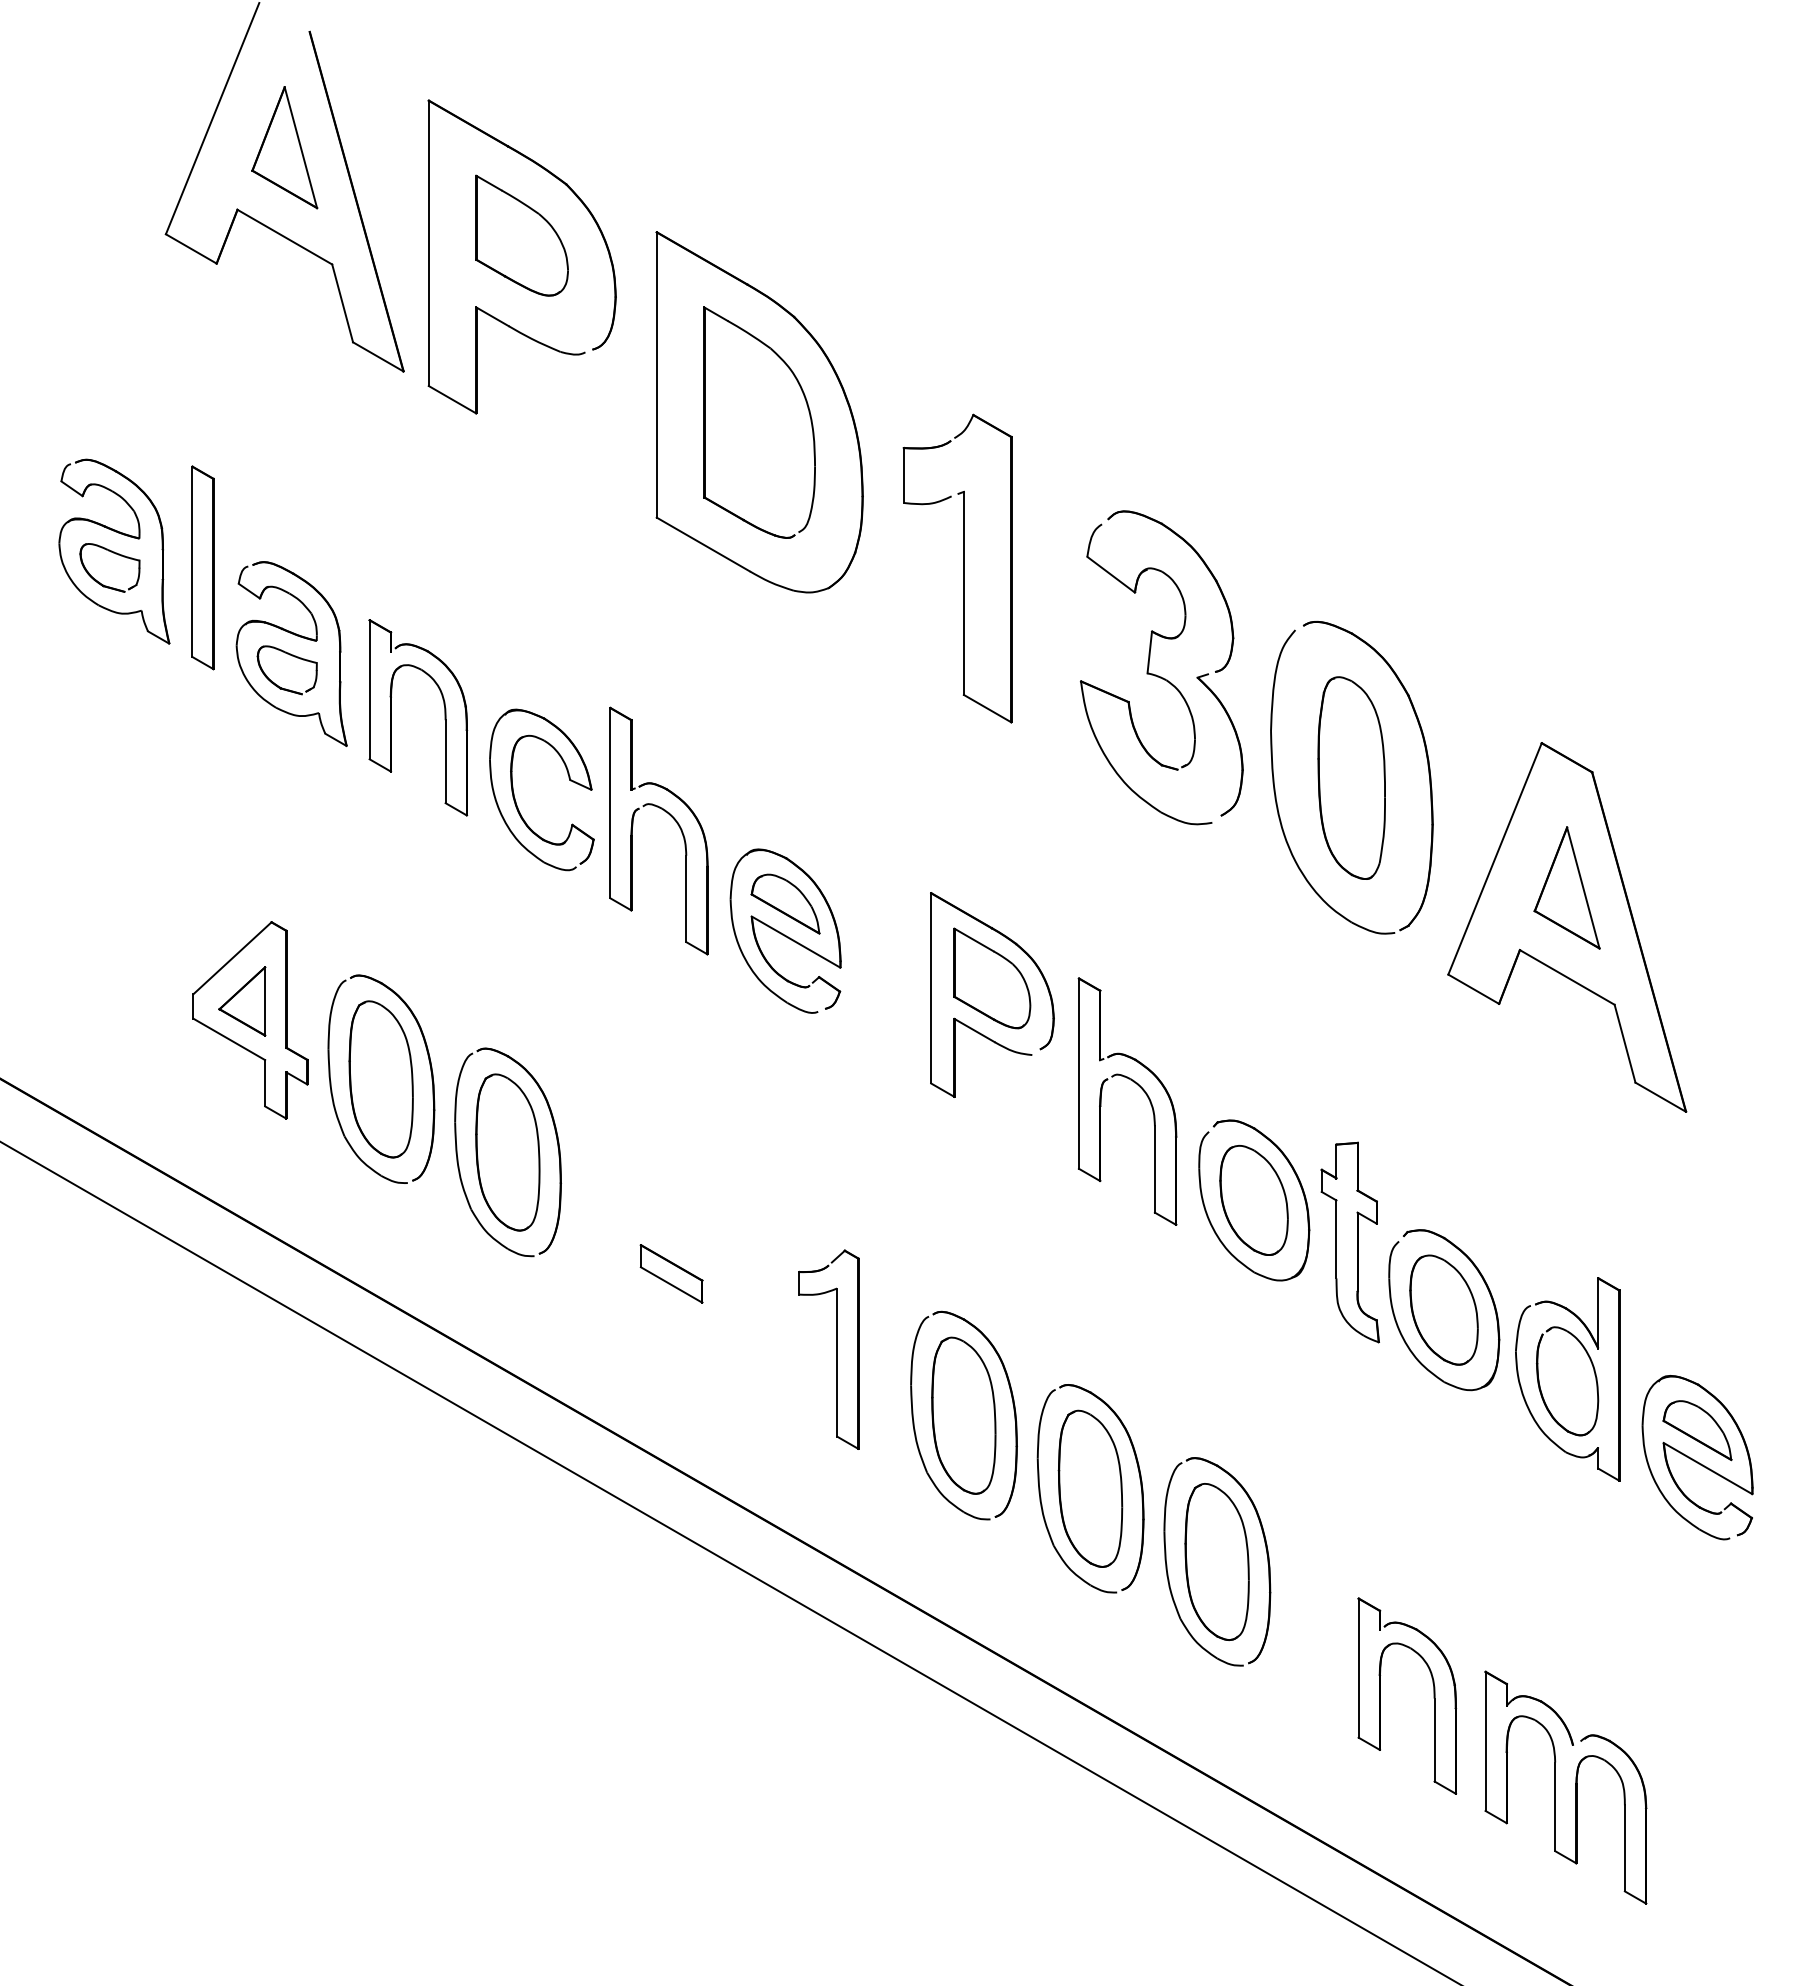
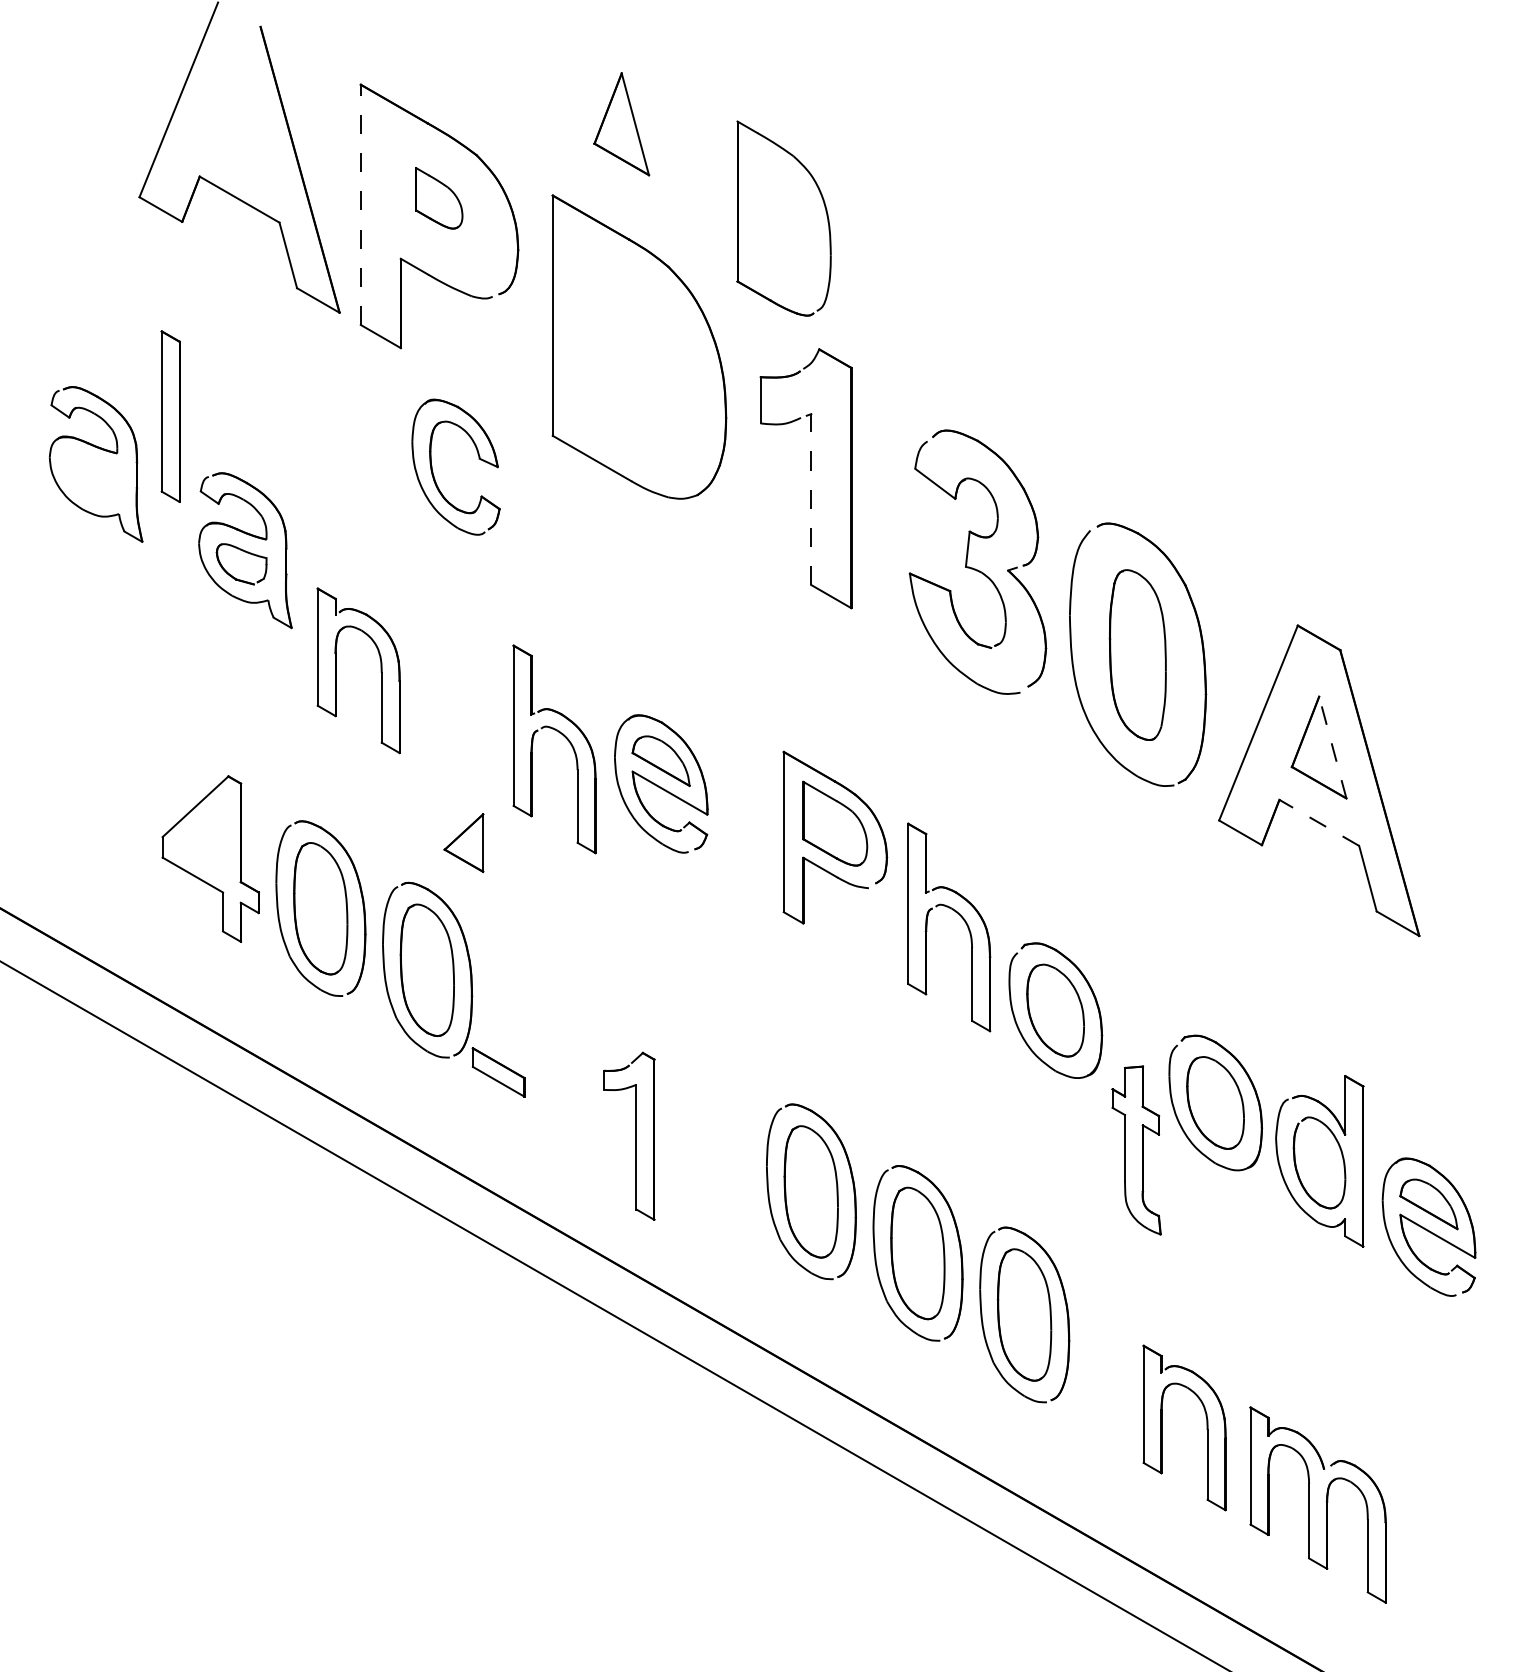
part: (284, 147) -> (621, 124), moved
part: (521, 235) -> (438, 198), size x0.6
line: (428, 243) -> (360, 204), solid -> dashed
part: (806, 405) -> (823, 204), moved
part: (115, 554) -> (97, 466), removed
part: (202, 567) -> (170, 416), moved
line: (963, 593) -> (810, 499), solid -> dashed
part: (444, 717) -> (380, 670), moved
part: (514, 793) -> (432, 470), moved
part: (671, 817) -> (565, 737), moved
line: (1583, 887) -> (1332, 747), solid -> dashed
line: (1567, 977) -> (1319, 822), solid -> dashed
part: (242, 1001) -> (464, 843), moved
part: (1349, 1242) -> (1135, 1150), moved
part: (671, 1273) -> (498, 1072), moved
part: (836, 1349) -> (635, 1136), moved

